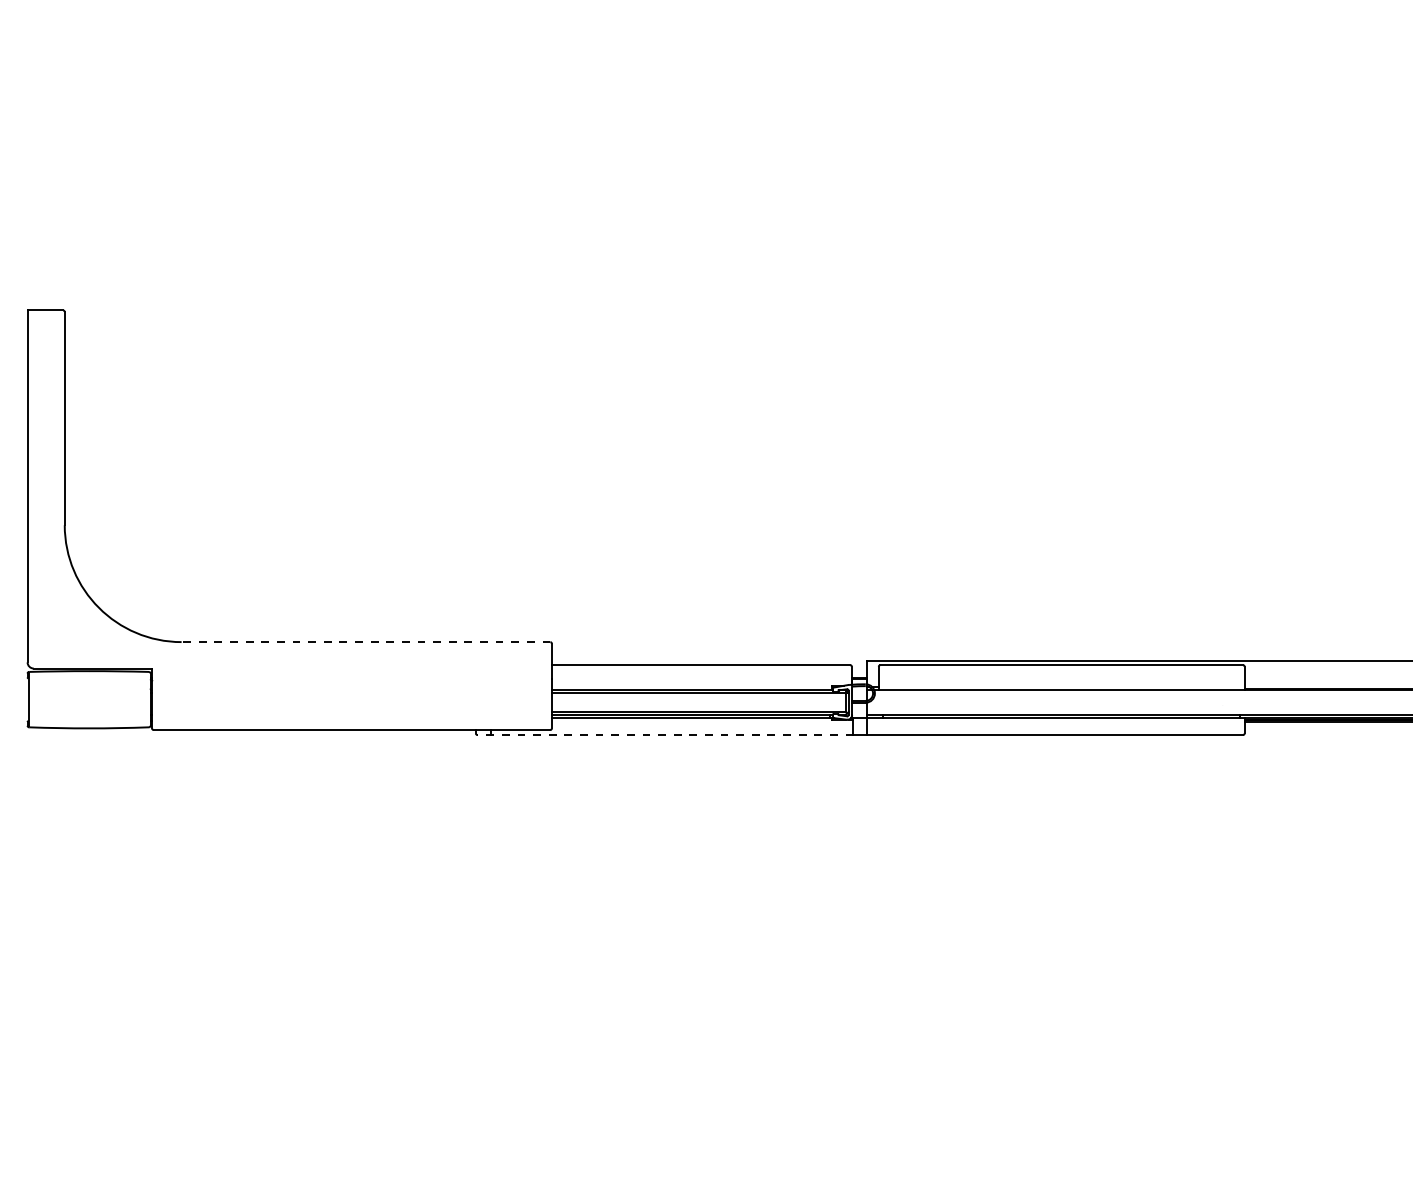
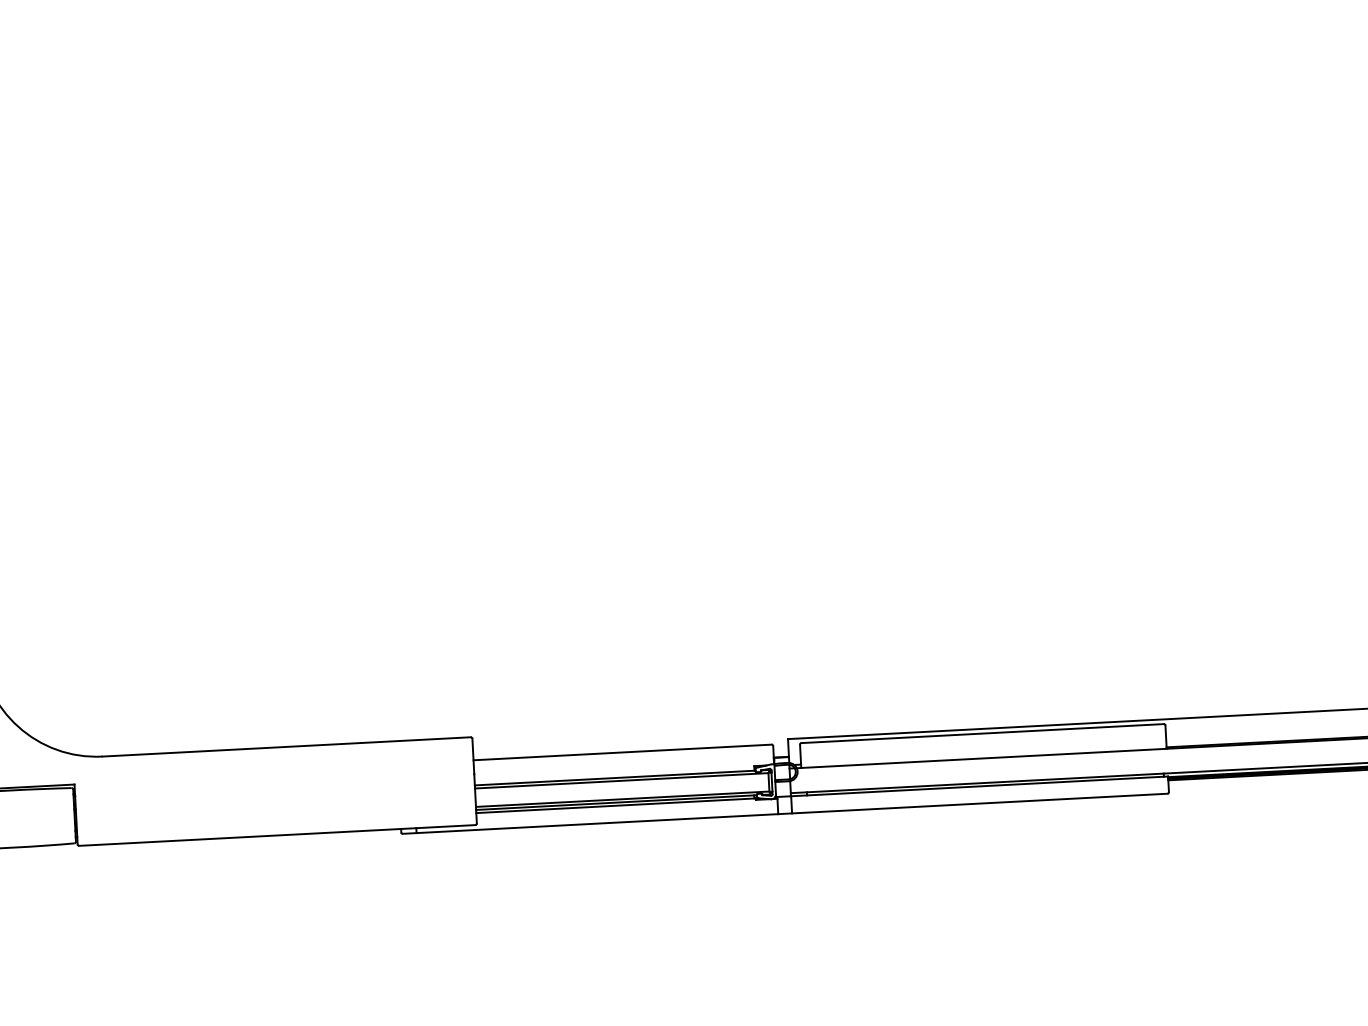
line: (365, 642) -> (286, 747), dashed -> solid
line: (665, 734) -> (590, 823), dashed -> solid

